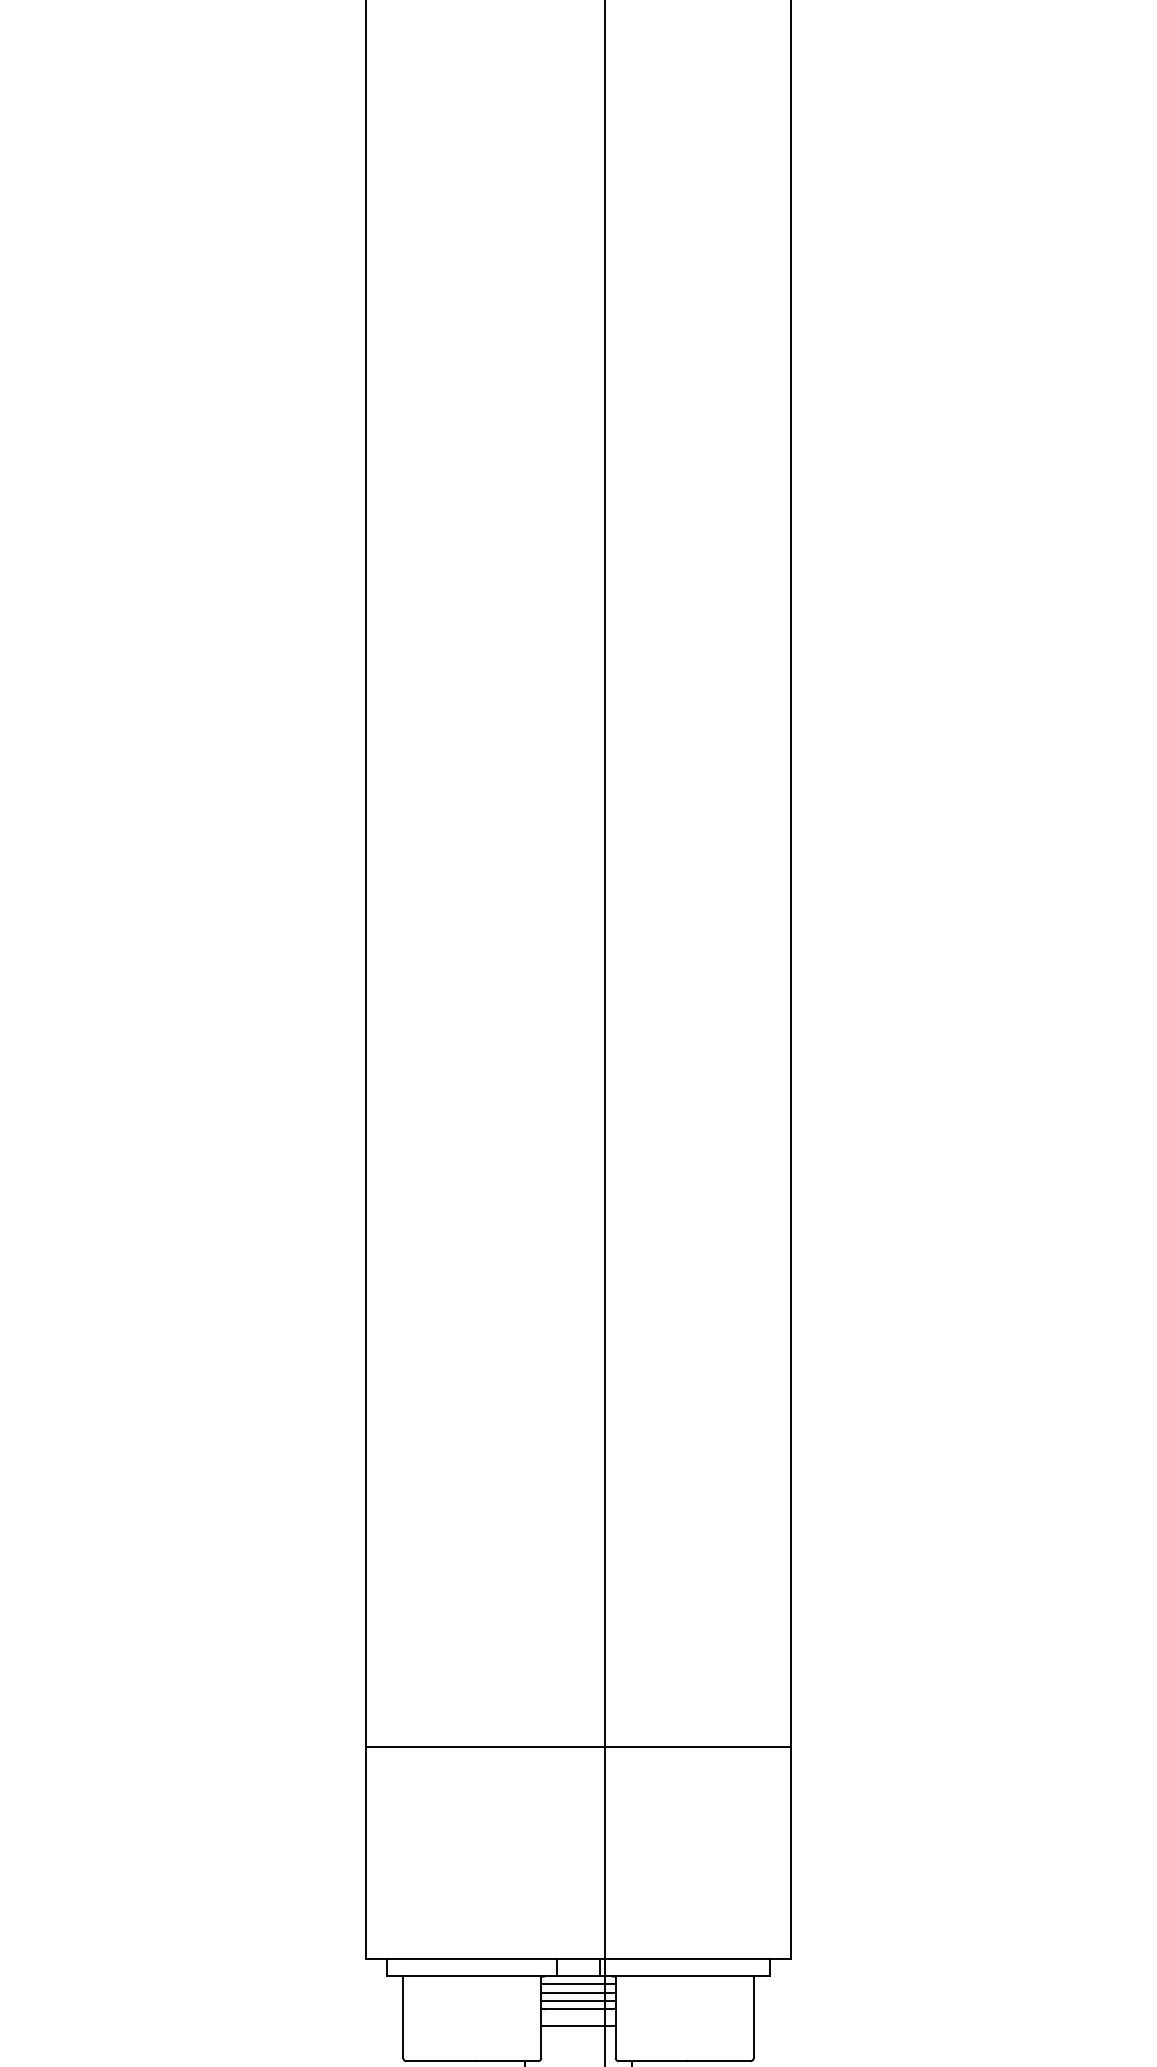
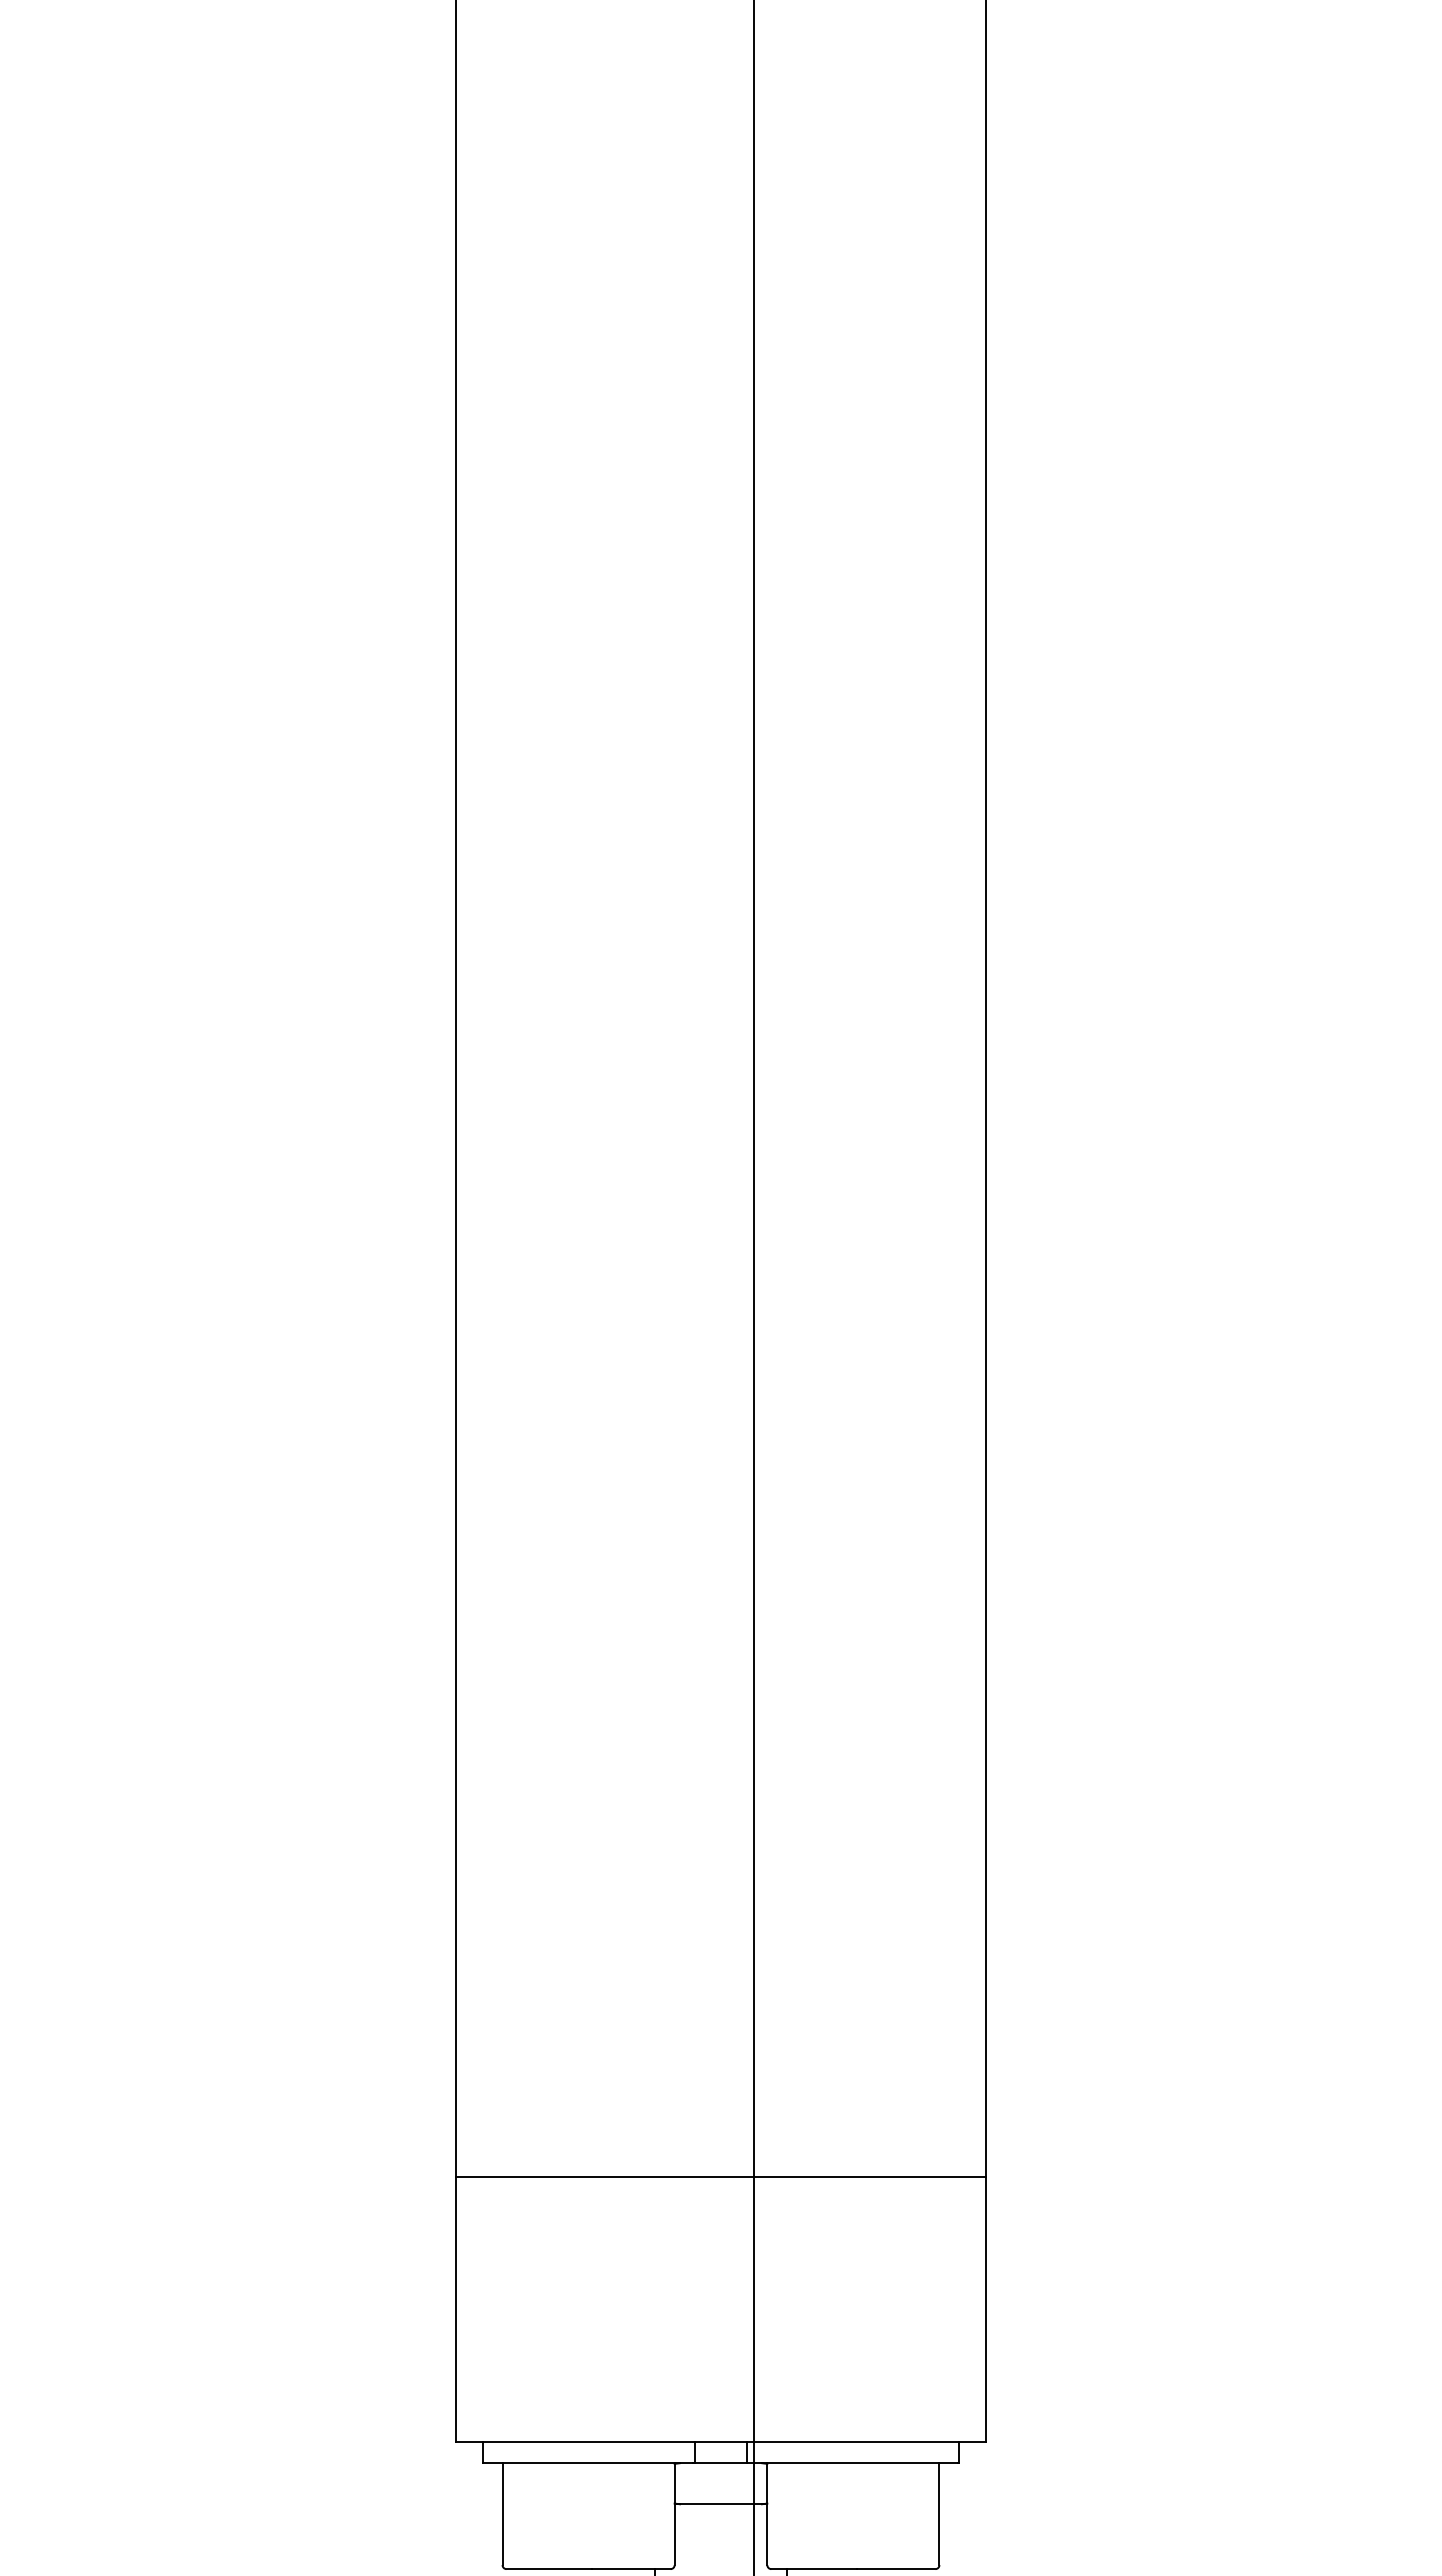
line: (578, 1984) -> (720, 2473), removed
line: (578, 1992) -> (720, 2483), removed
line: (578, 2001) -> (720, 2494), removed
line: (578, 2026) -> (720, 2525), removed

